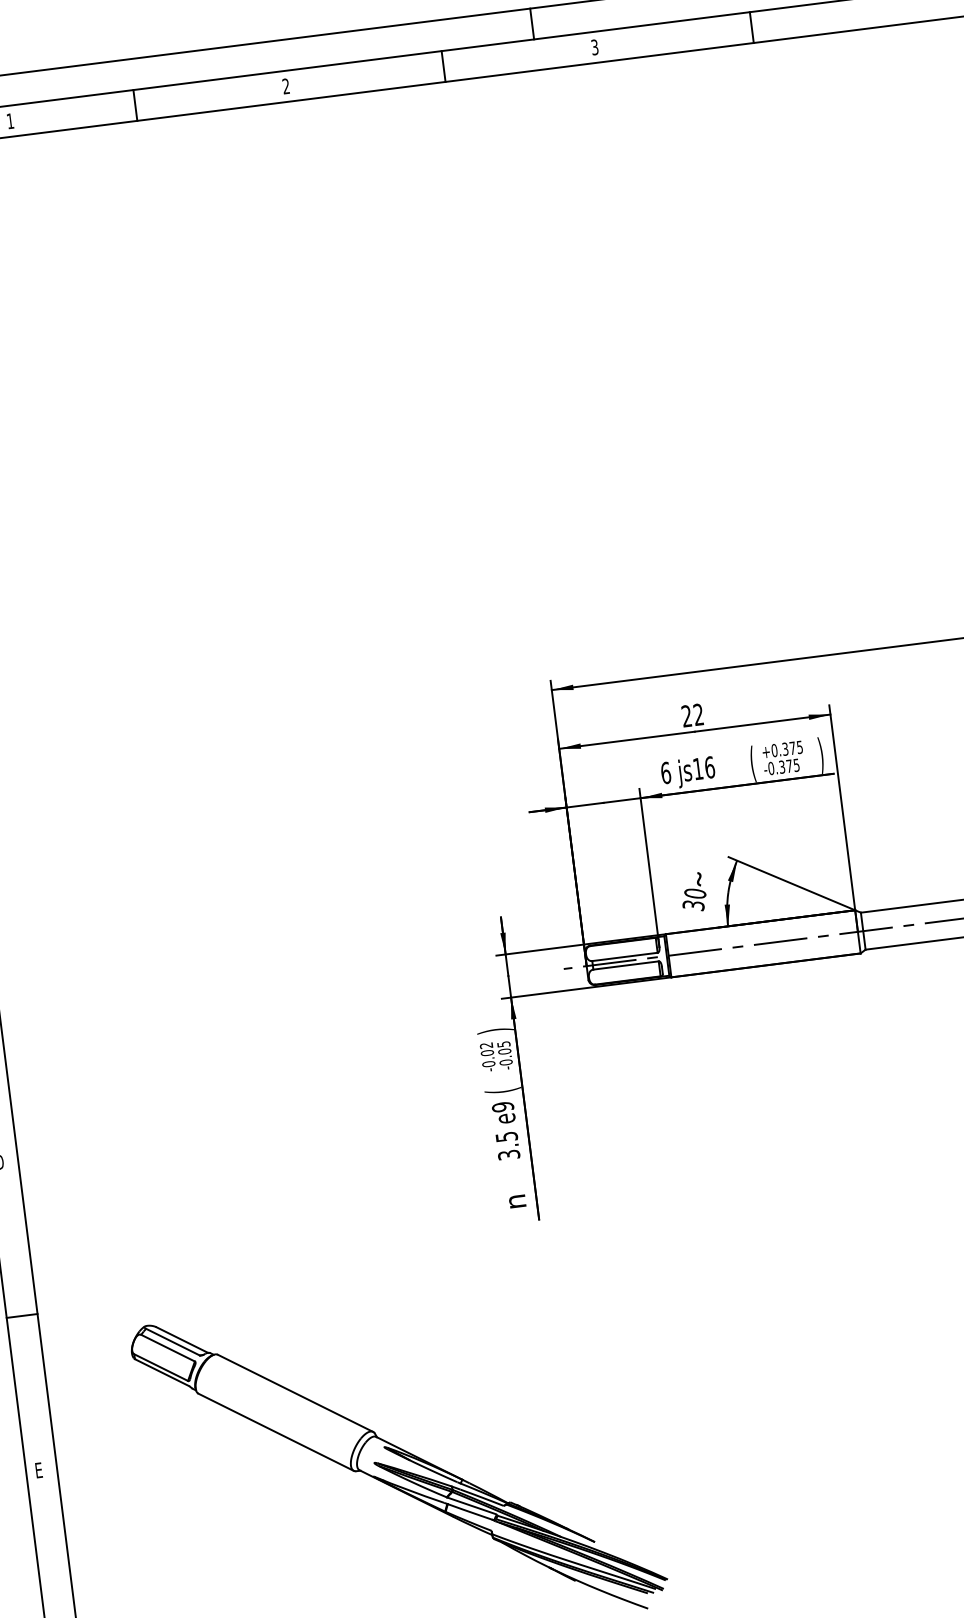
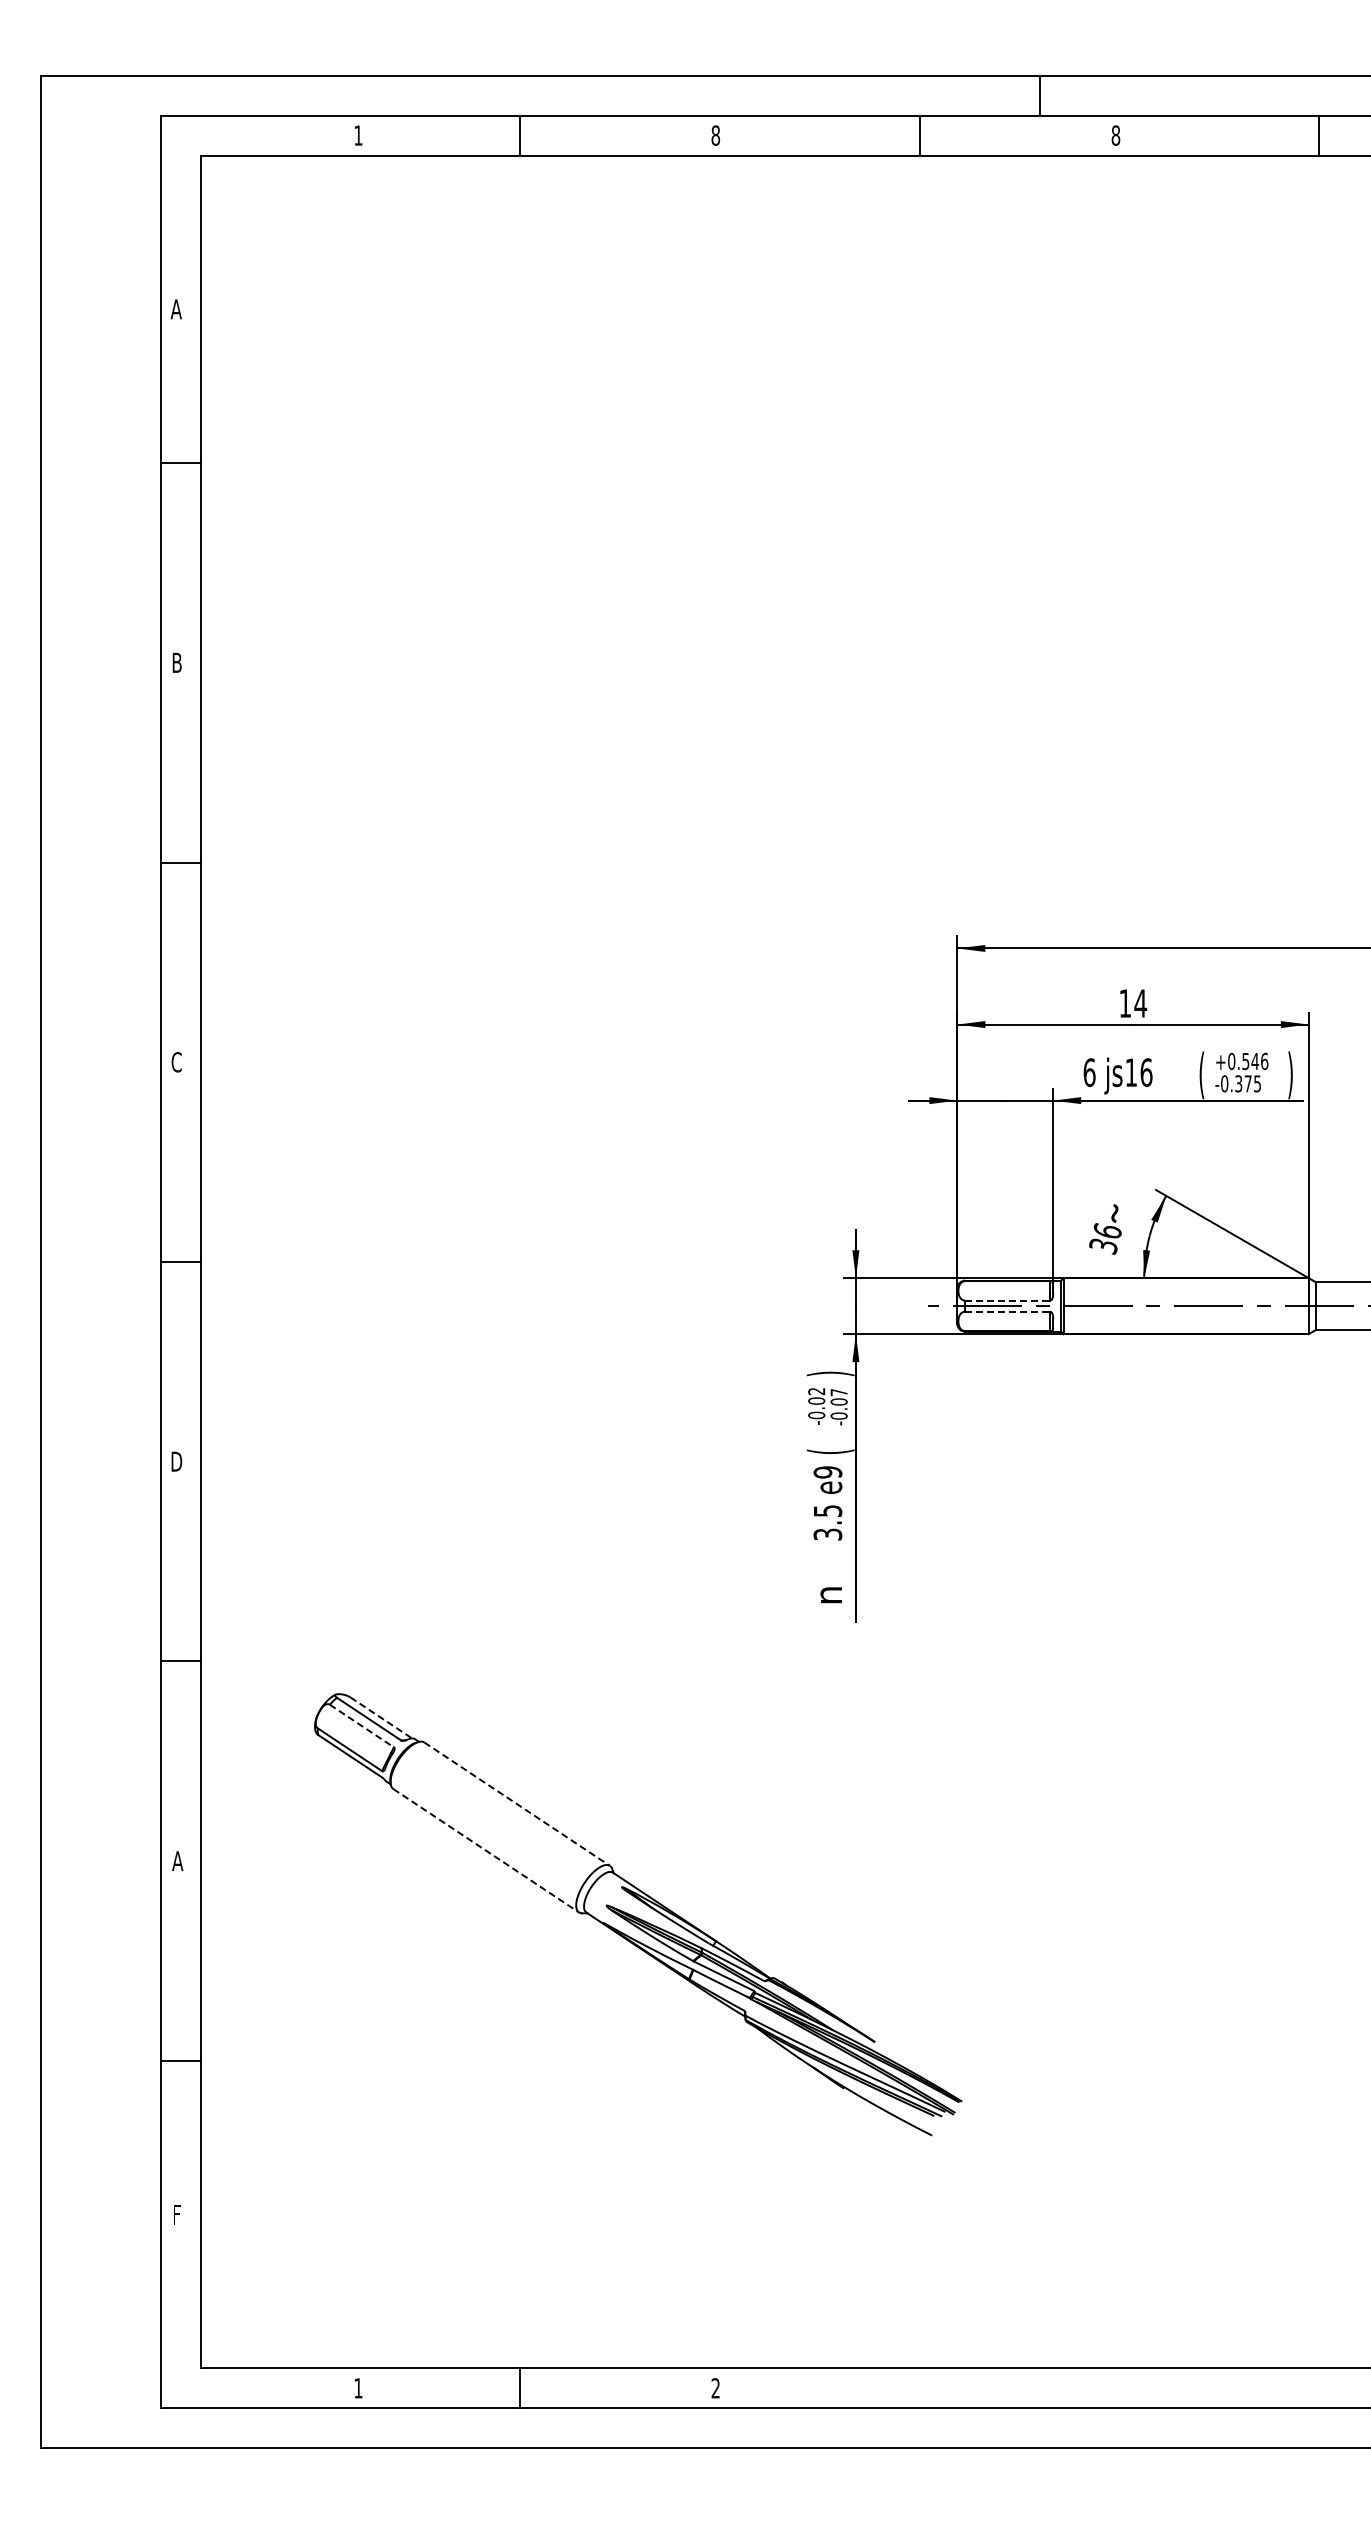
text: (594, 47) -> (1115, 135), 3 -> 8
text: (285, 86) -> (715, 135), 2 -> 8
text: (693, 715) -> (1133, 1003), 22 -> 14
text: (792, 748) -> (1255, 1061), +0.375 -> +0.546
text: (695, 893) -> (1107, 1230), 30 -> 36
line: (625, 956) -> (1008, 1300), solid -> dashed
line: (626, 965) -> (1008, 1311), solid -> dashed
text: (503, 1044) -> (838, 1392), -0.05 -> -0.07
line: (182, 1339) -> (381, 1717), solid -> dashed
line: (168, 1348) -> (362, 1726), solid -> dashed
line: (295, 1393) -> (517, 1804), solid -> dashed
line: (276, 1432) -> (486, 1851), solid -> dashed
text: (39, 1470) -> (177, 1861), E -> A

